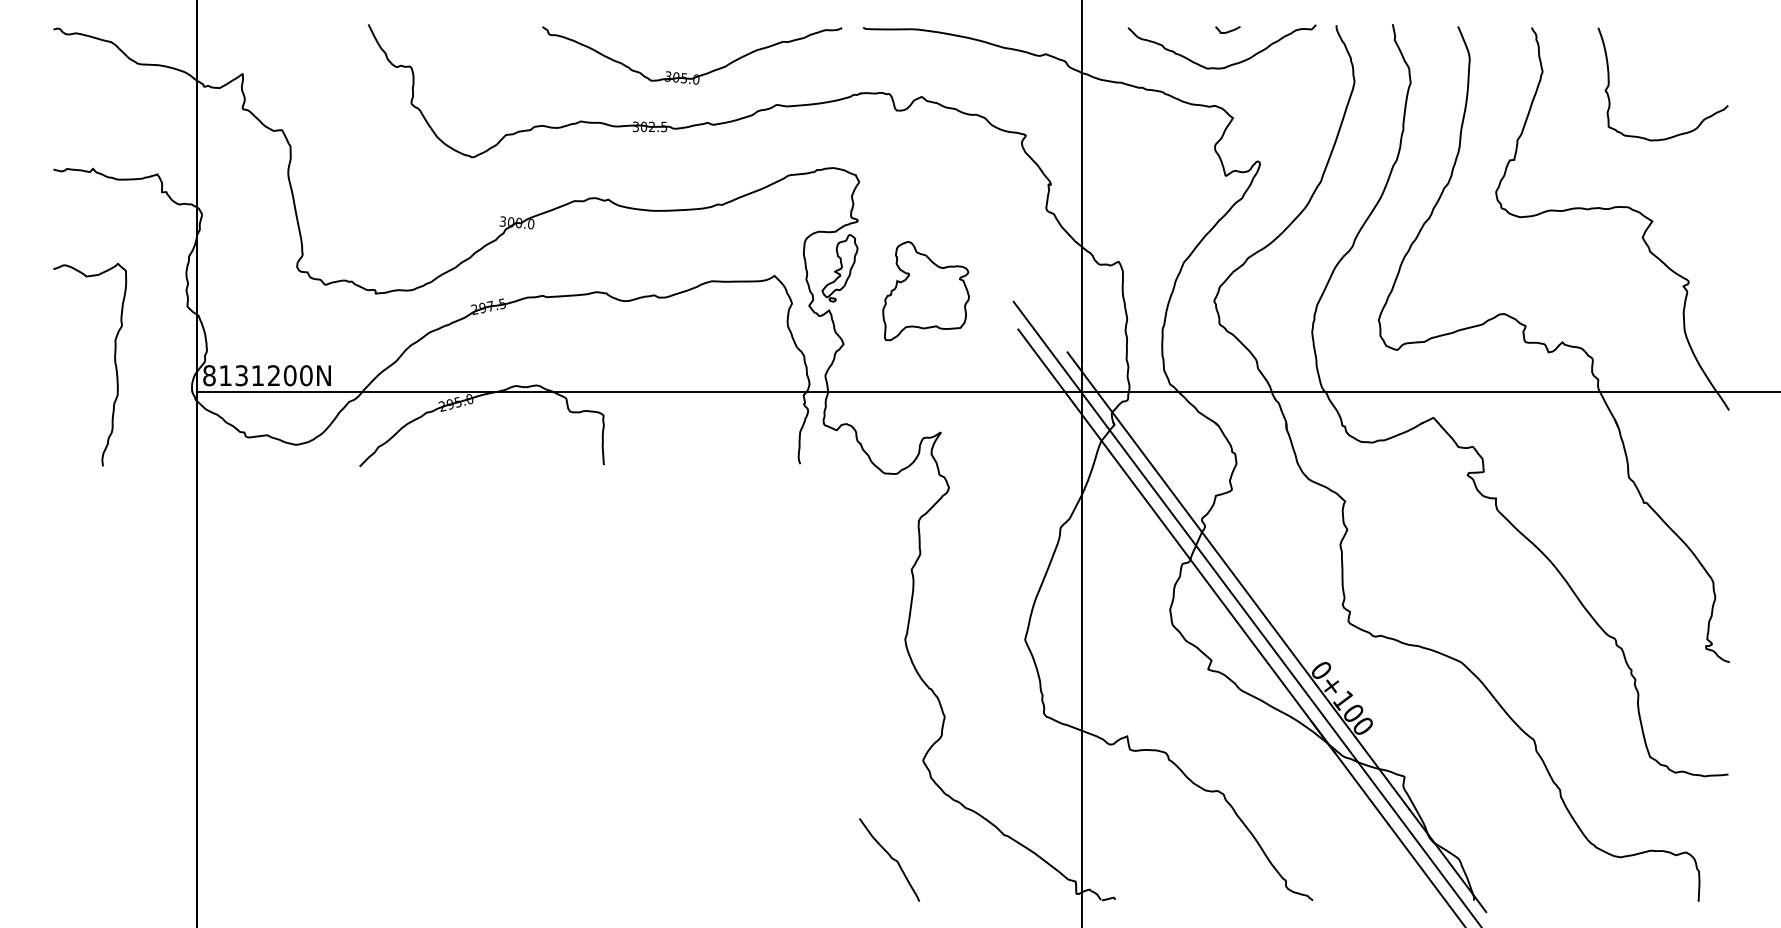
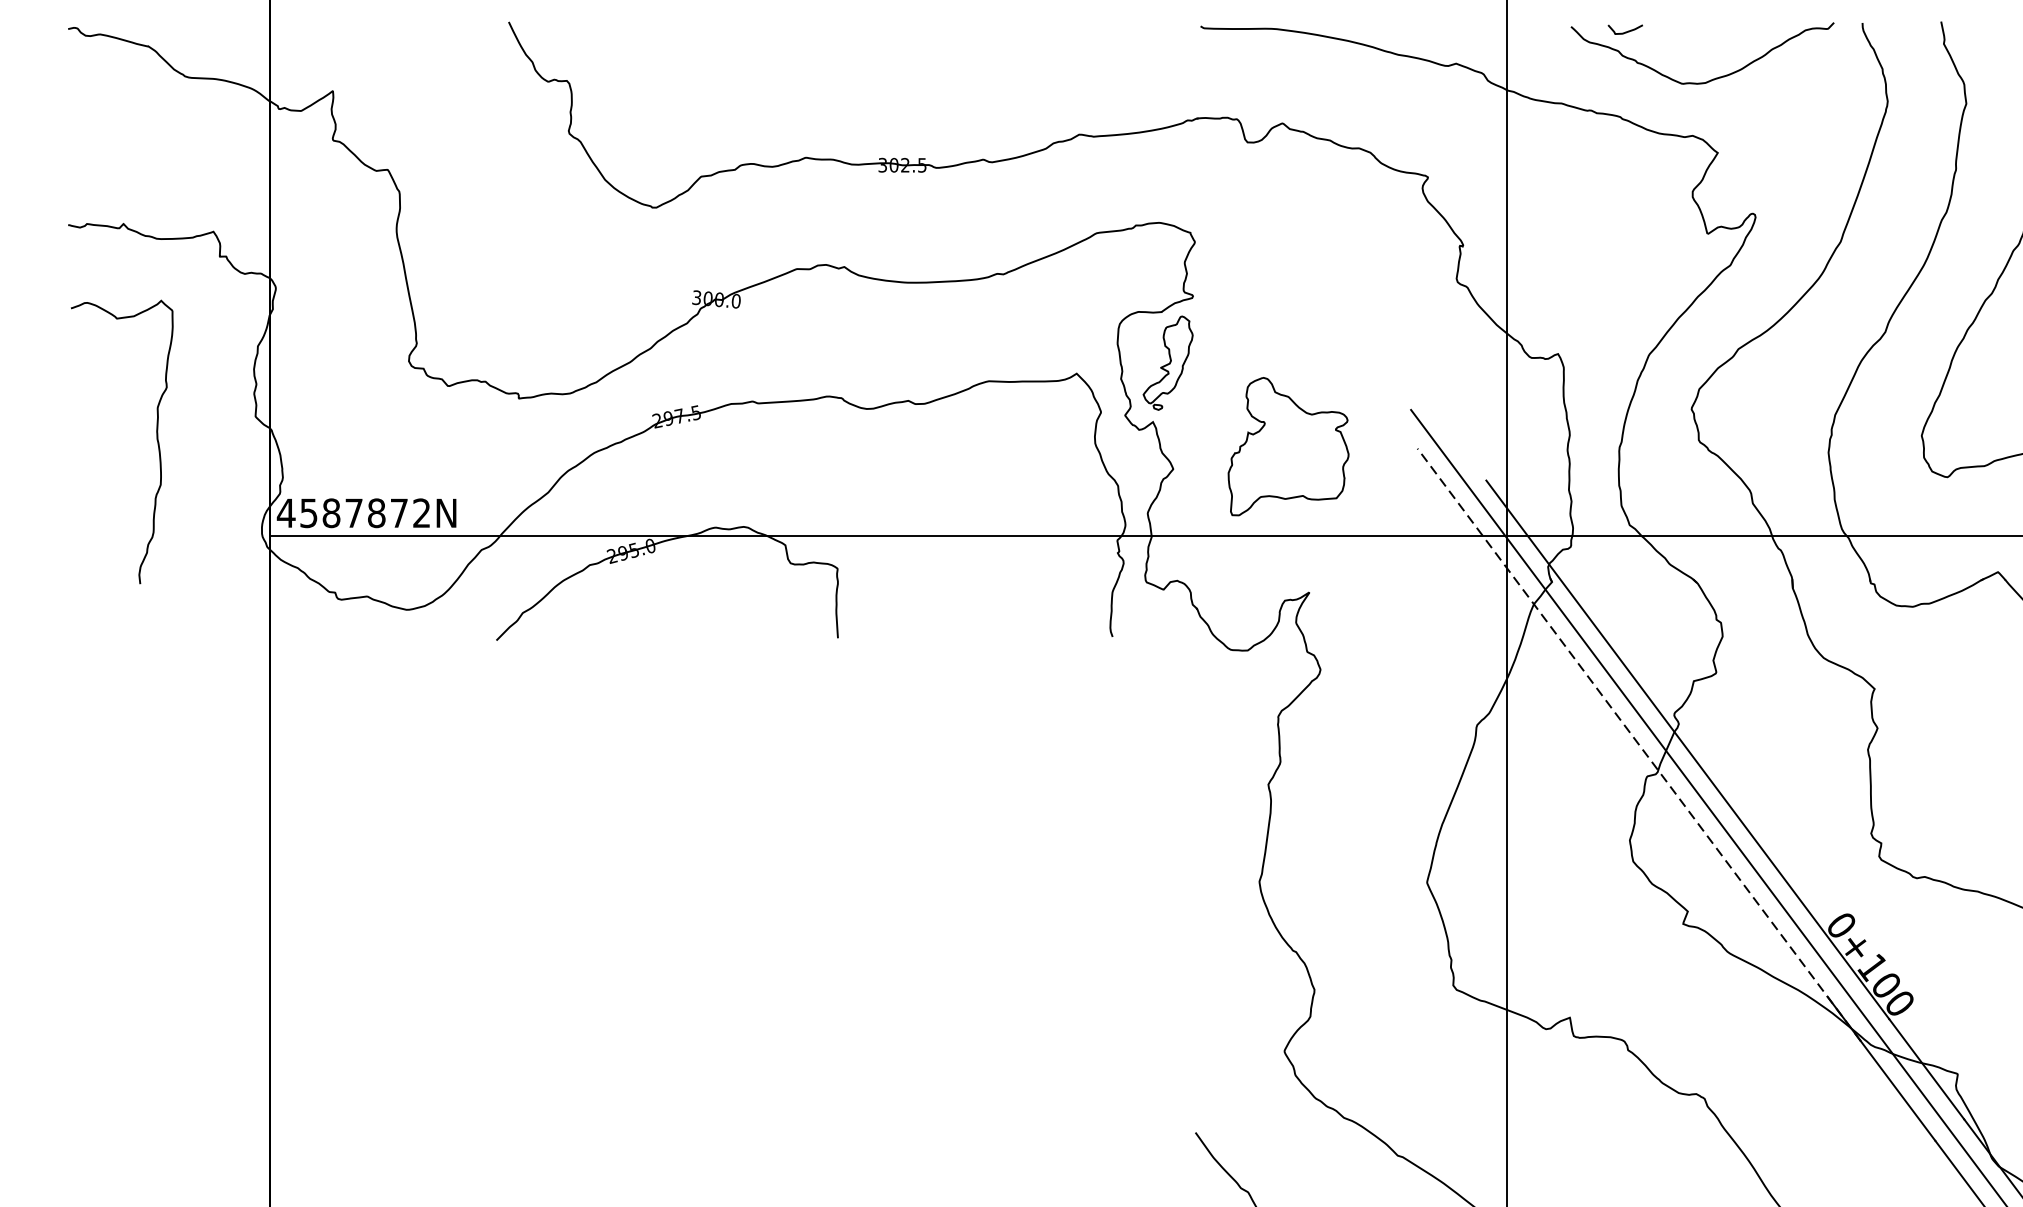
curve: (1227, 31) -> (1624, 31), moved
part: (686, 73) -> (953, 90), removed
part: (925, 291) -> (1287, 447), moved
curve: (114, 364) -> (156, 441), moved
text: (257, 375) -> (353, 512), 8131200N -> 4587872N
line: (1176, 540) -> (1638, 743), solid -> dashed

